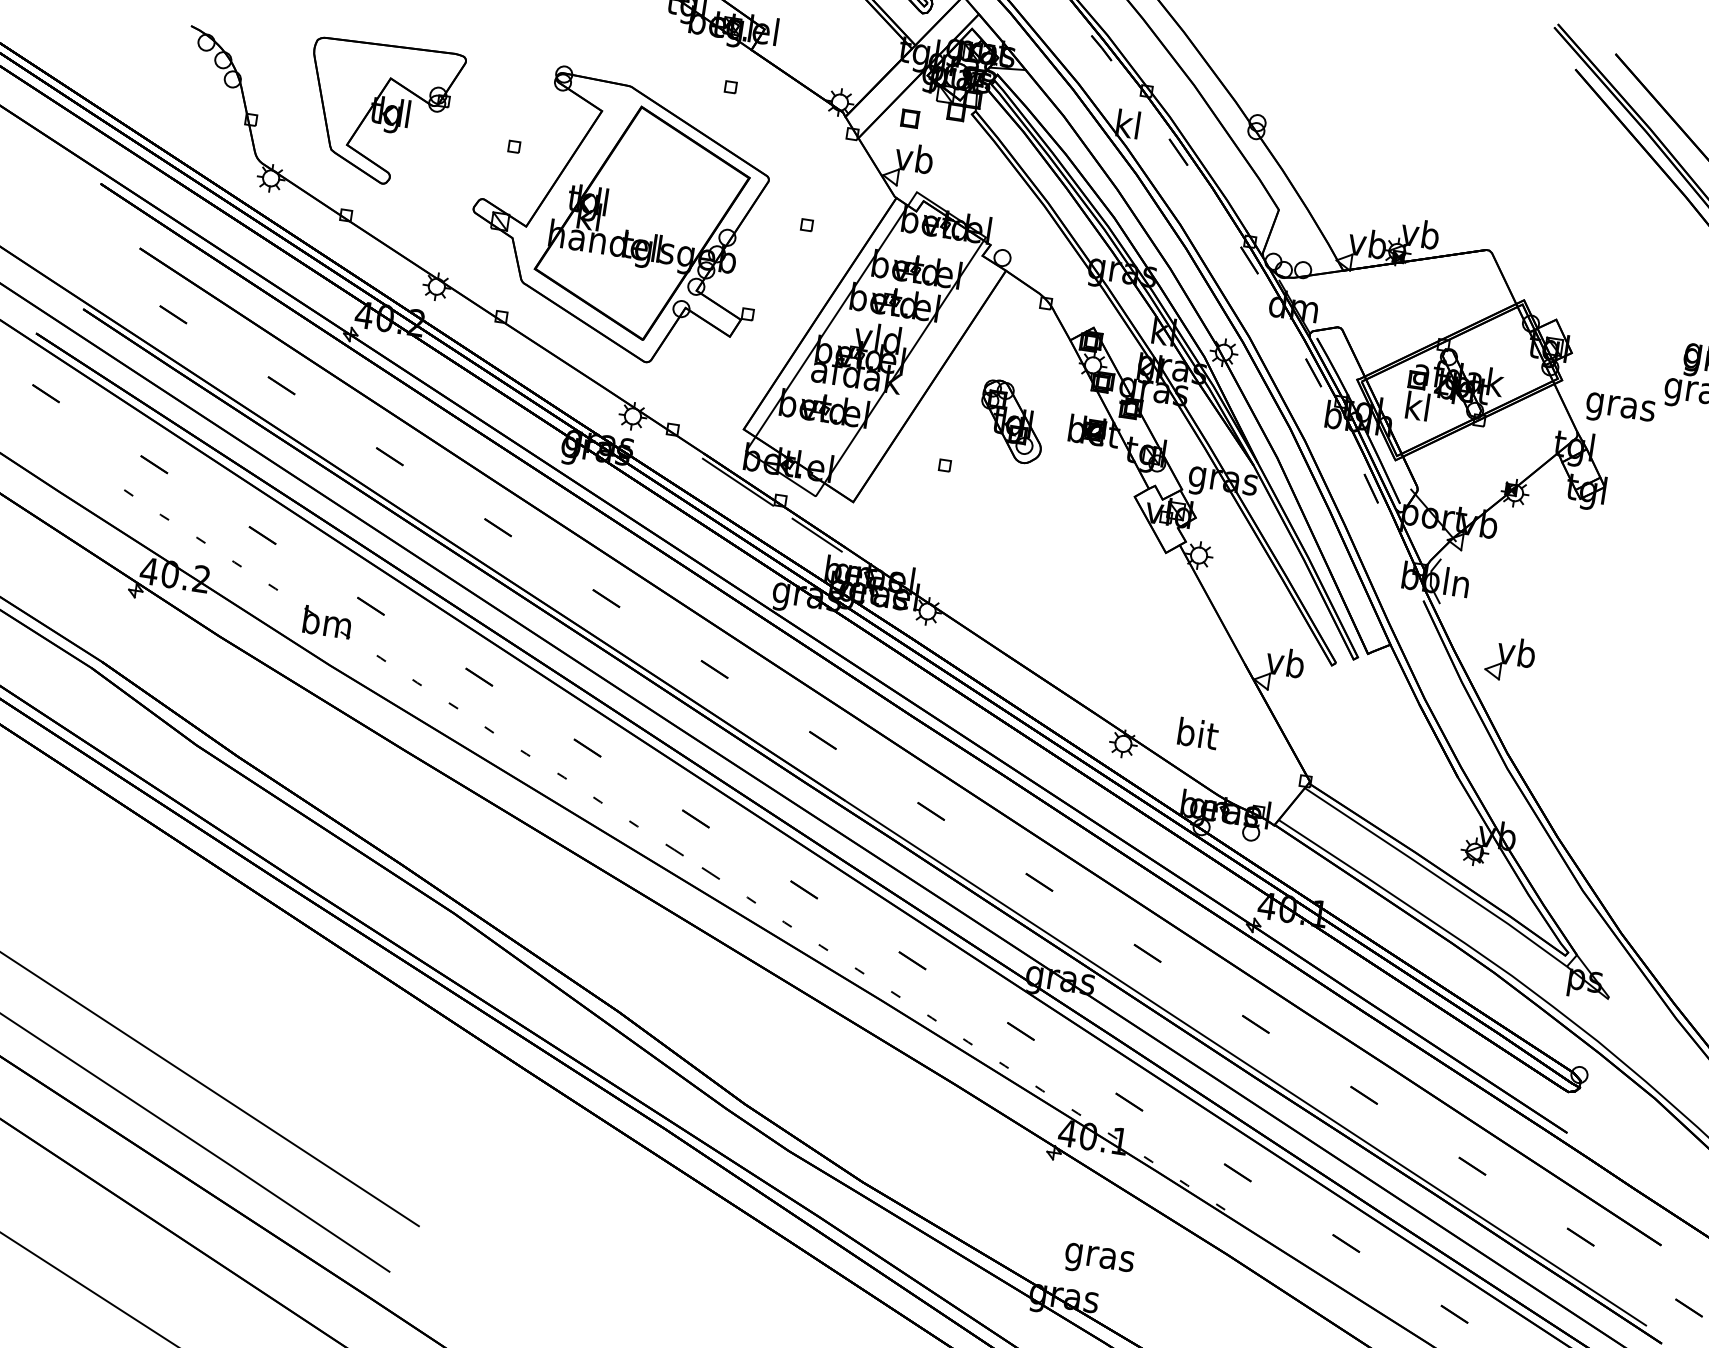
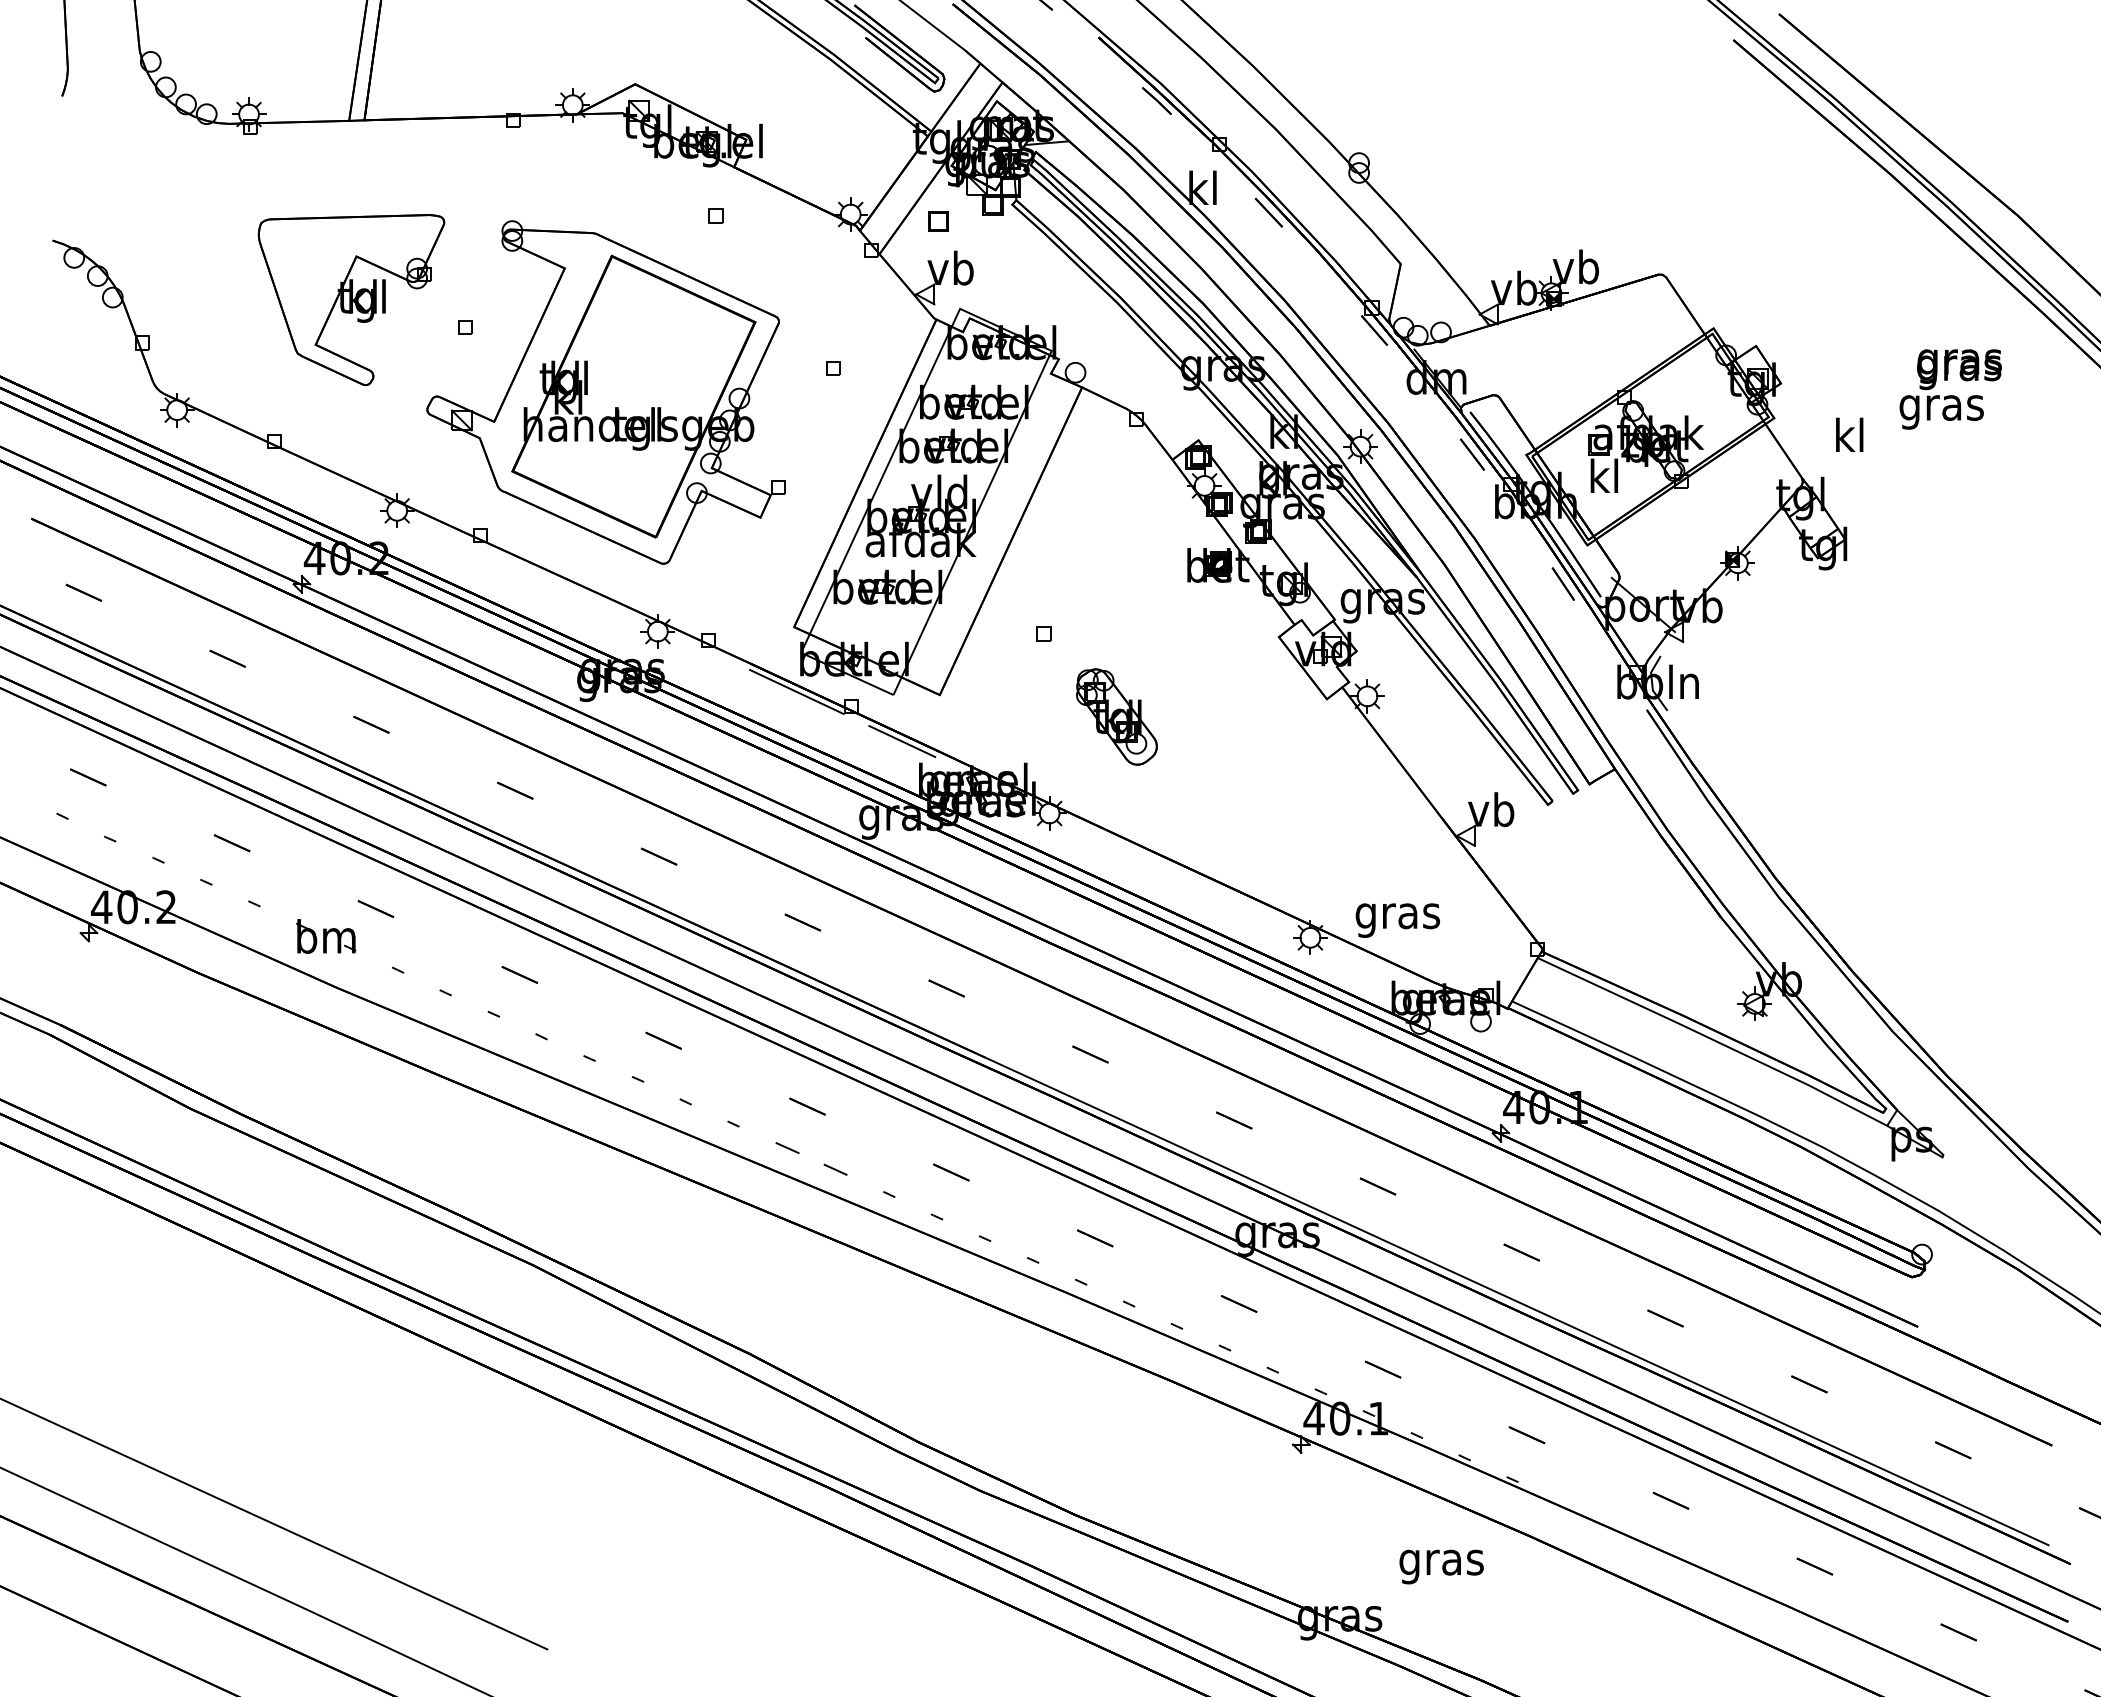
part: (381, 113) -> (351, 300), moved
text: (1620, 406) -> (1849, 439), gras -> kl
part: (1011, 421) -> (1116, 716), moved
part: (1510, 659) -> (1762, 764), removed
text: (1196, 736) -> (1397, 915), bit -> gras
text: (1099, 1260) -> (1441, 1566), moved

